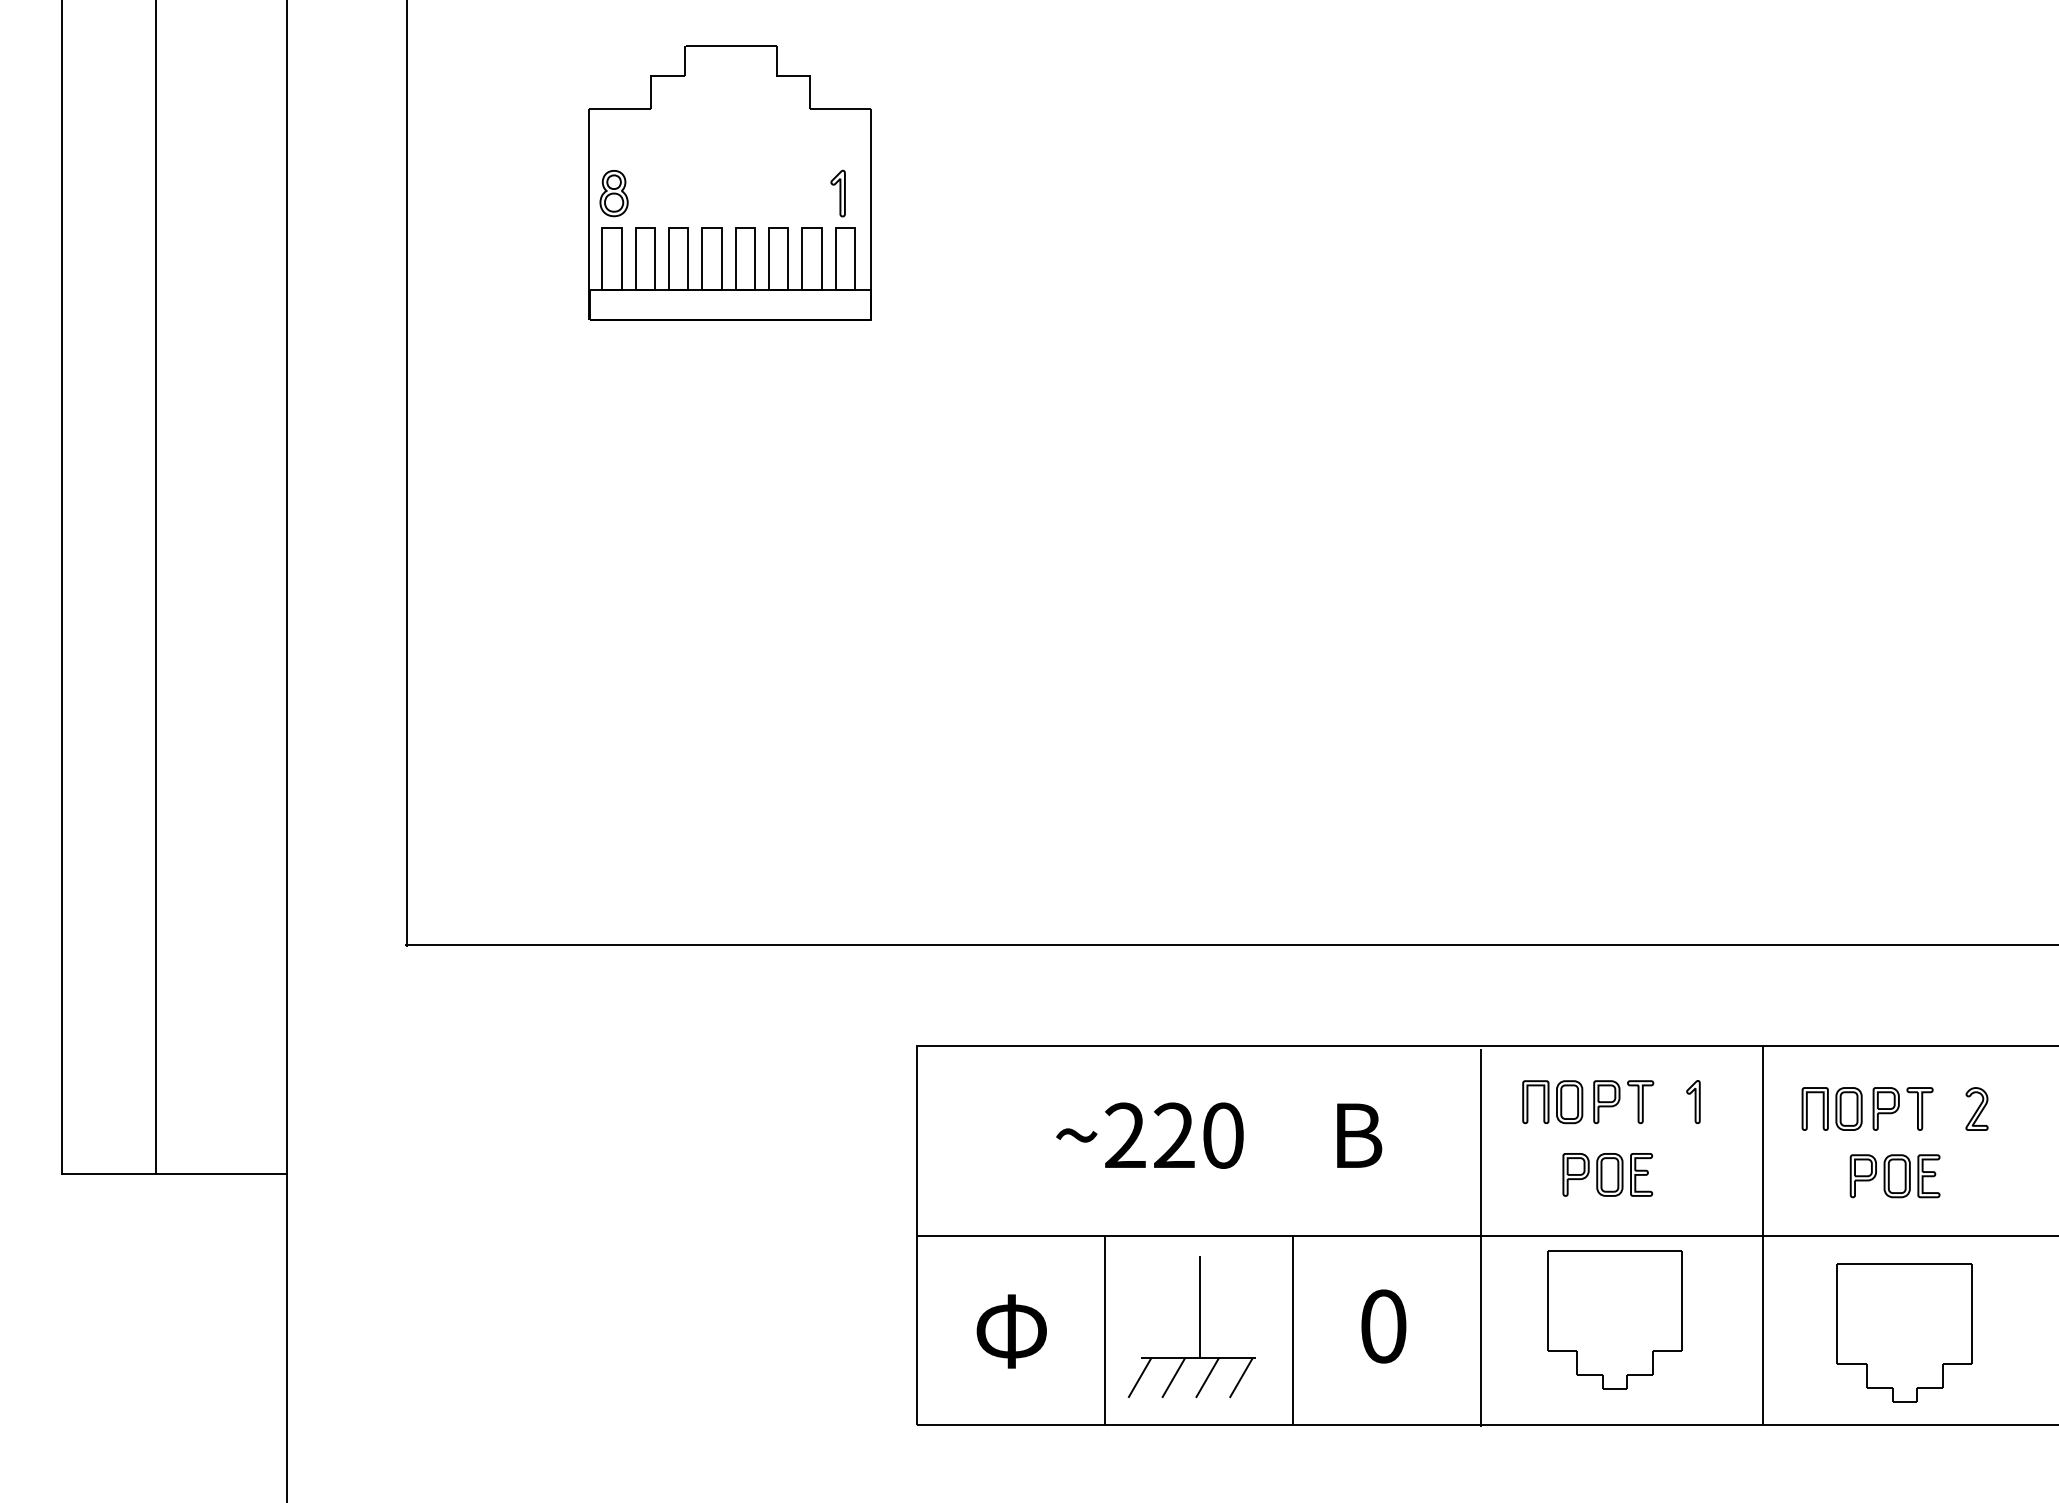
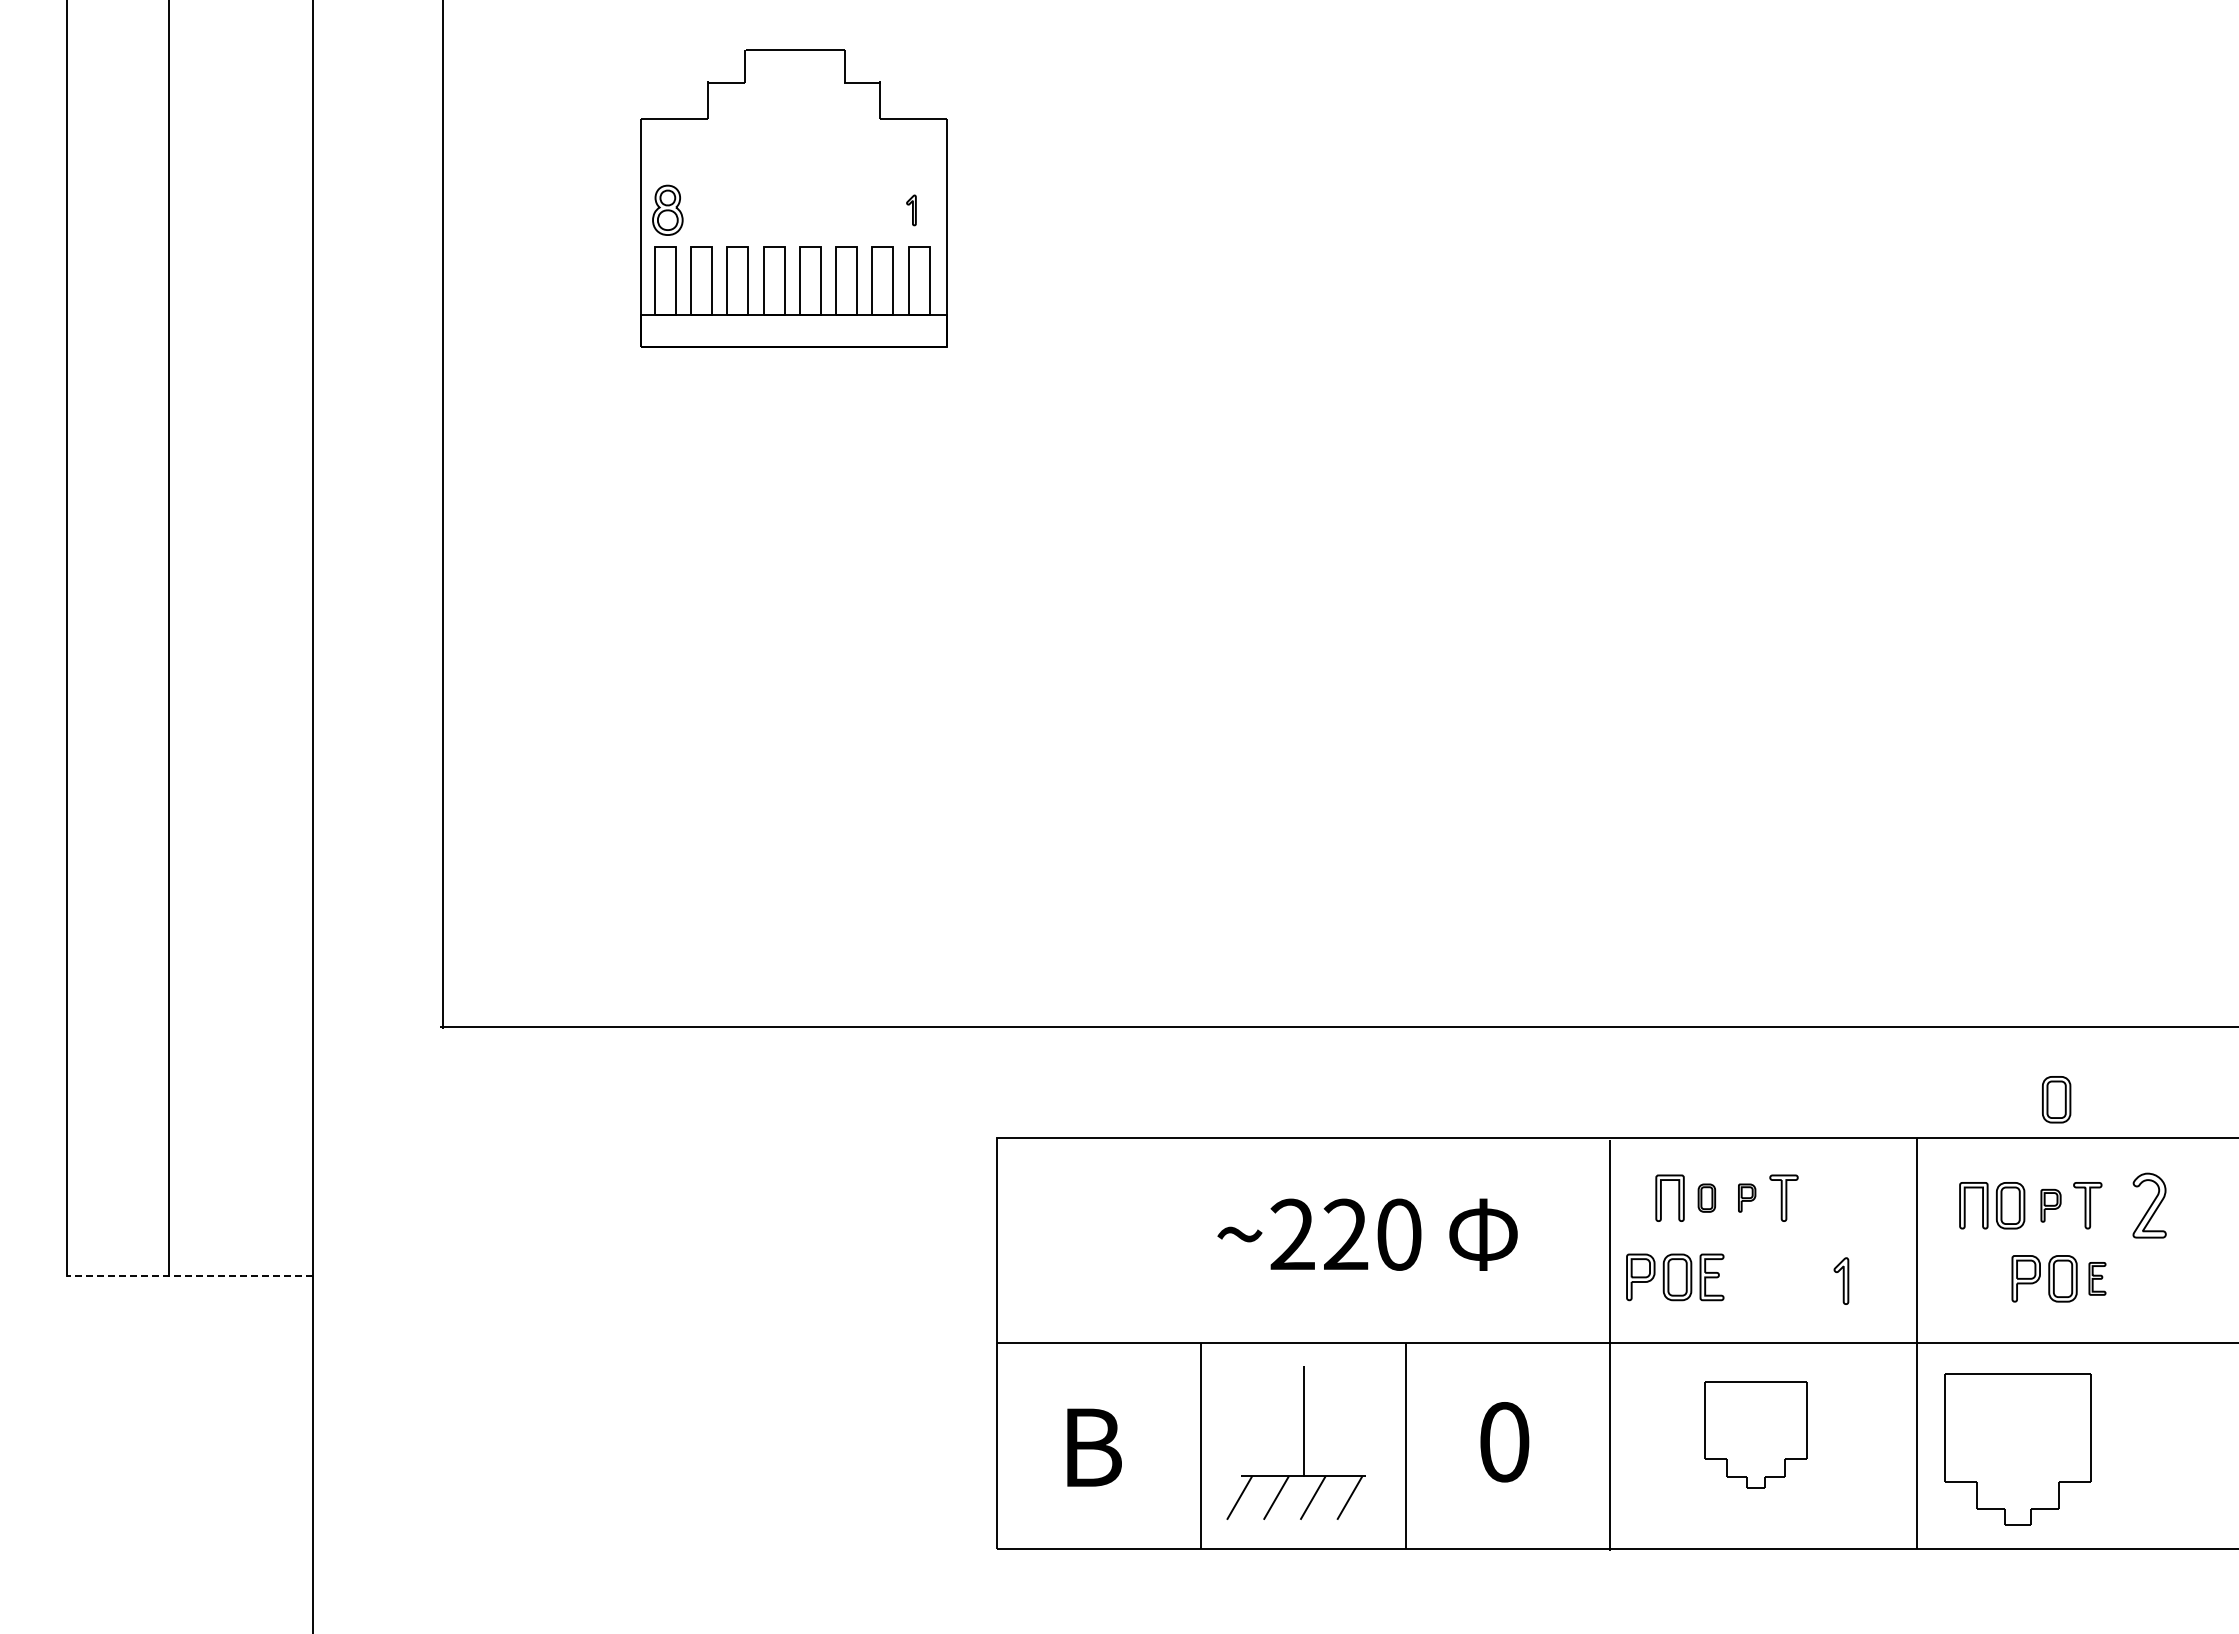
part: (838, 193) -> (911, 210), size x0.6
part: (1891, 1011) -> (2056, 1099), added
part: (1569, 1101) -> (1706, 1197), size x0.6
part: (1606, 1101) -> (1746, 1197), size x0.6
part: (1693, 1101) -> (1841, 1280), moved
part: (1885, 1108) -> (2050, 1205), size x0.7
part: (1976, 1108) -> (2149, 1205), size x1.4
text: (1149, 1135) -> (1319, 1234), moved
text: (1364, 1135) -> (1483, 1234), В -> Ф
line: (174, 1173) -> (189, 1275), solid -> dashed
part: (1607, 1175) -> (1675, 1277), moved
part: (1928, 1175) -> (2097, 1278), size x0.7
part: (1614, 1320) -> (1755, 1435), size x0.7
text: (1012, 1331) -> (1100, 1447), Ф -> В
part: (1904, 1333) -> (2017, 1449), moved

